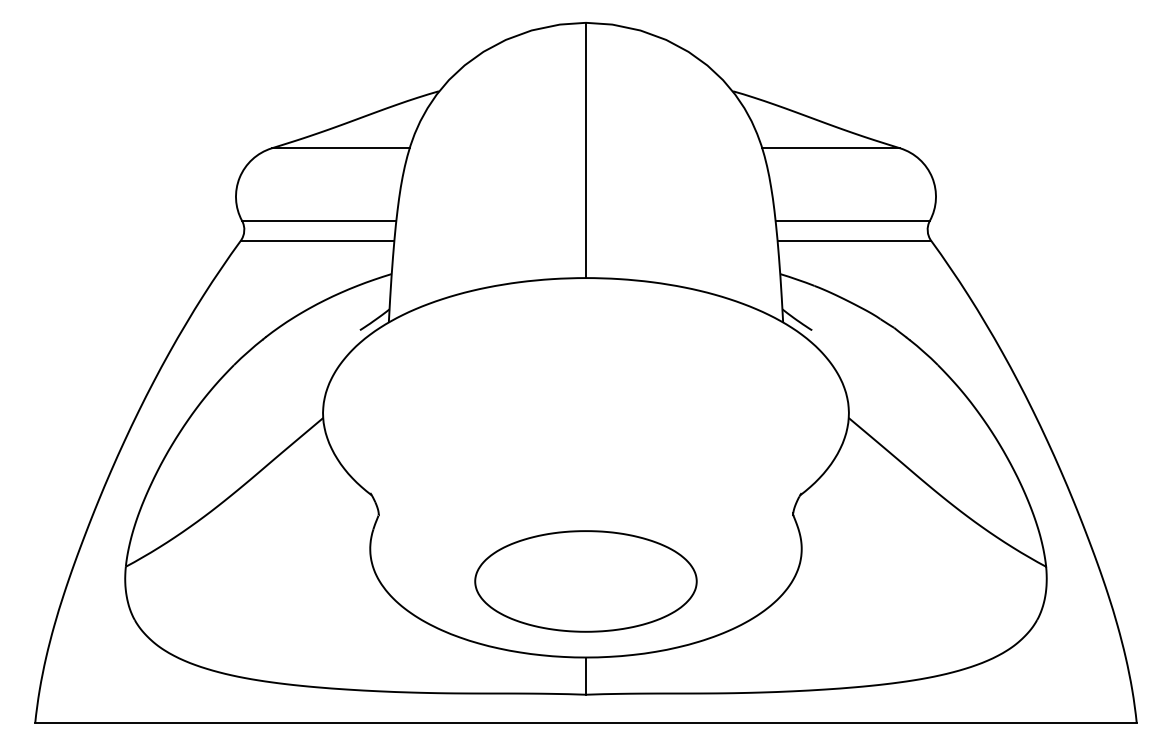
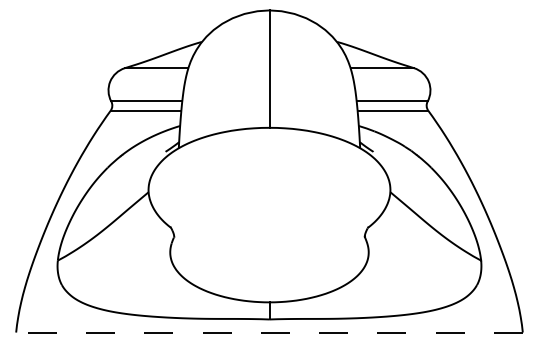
part: (586, 581) -> (269, 267), removed
line: (586, 723) -> (269, 332), solid -> dashed

